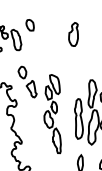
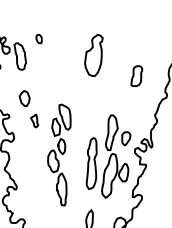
part: (29, 24) -> (38, 38), size x0.6
part: (73, 33) -> (93, 54), size x1.4
part: (31, 88) -> (34, 120), size x0.6

